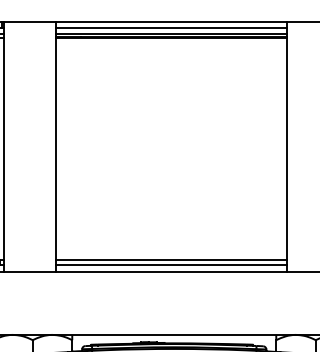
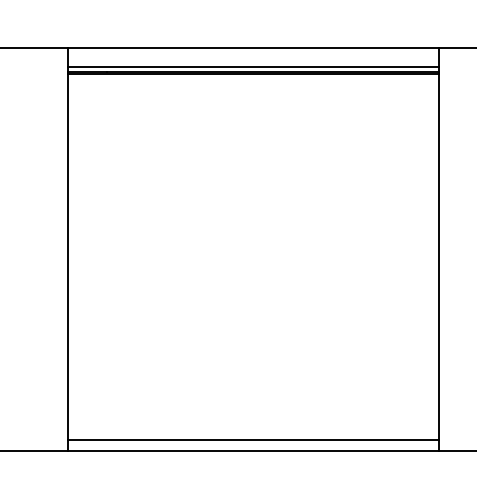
line: (171, 28) -> (253, 58), removed
line: (171, 259) -> (253, 430), removed

